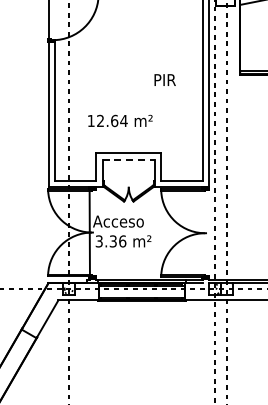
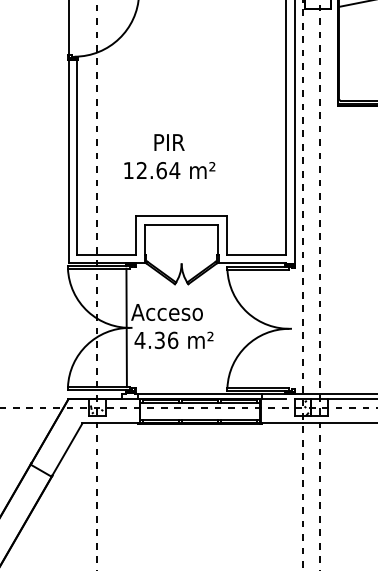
text: (164, 79) -> (168, 141), moved
line: (129, 159) -> (182, 224), dashed -> solid
text: (99, 241) -> (140, 340), 3.36 -> 4.36

